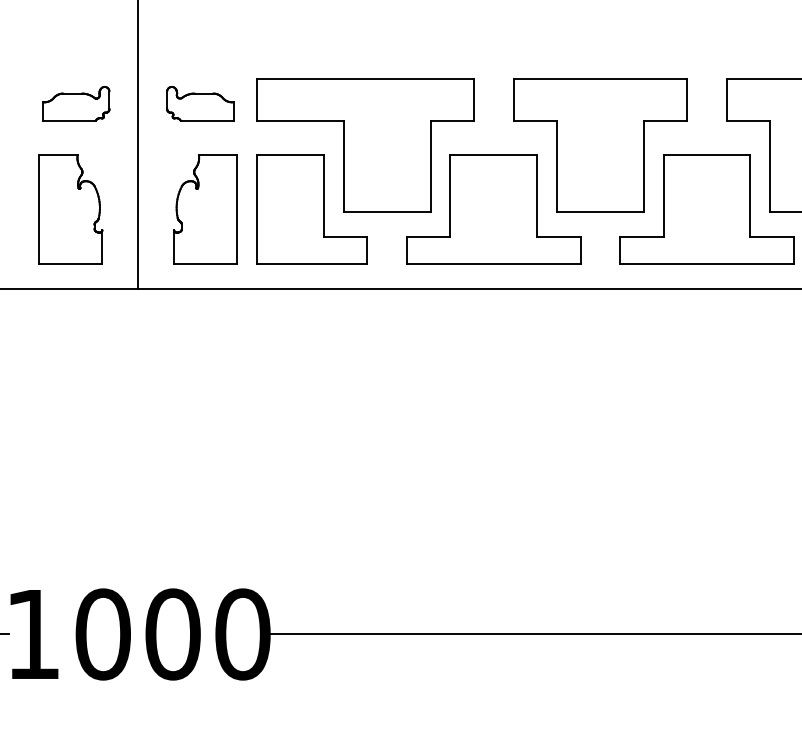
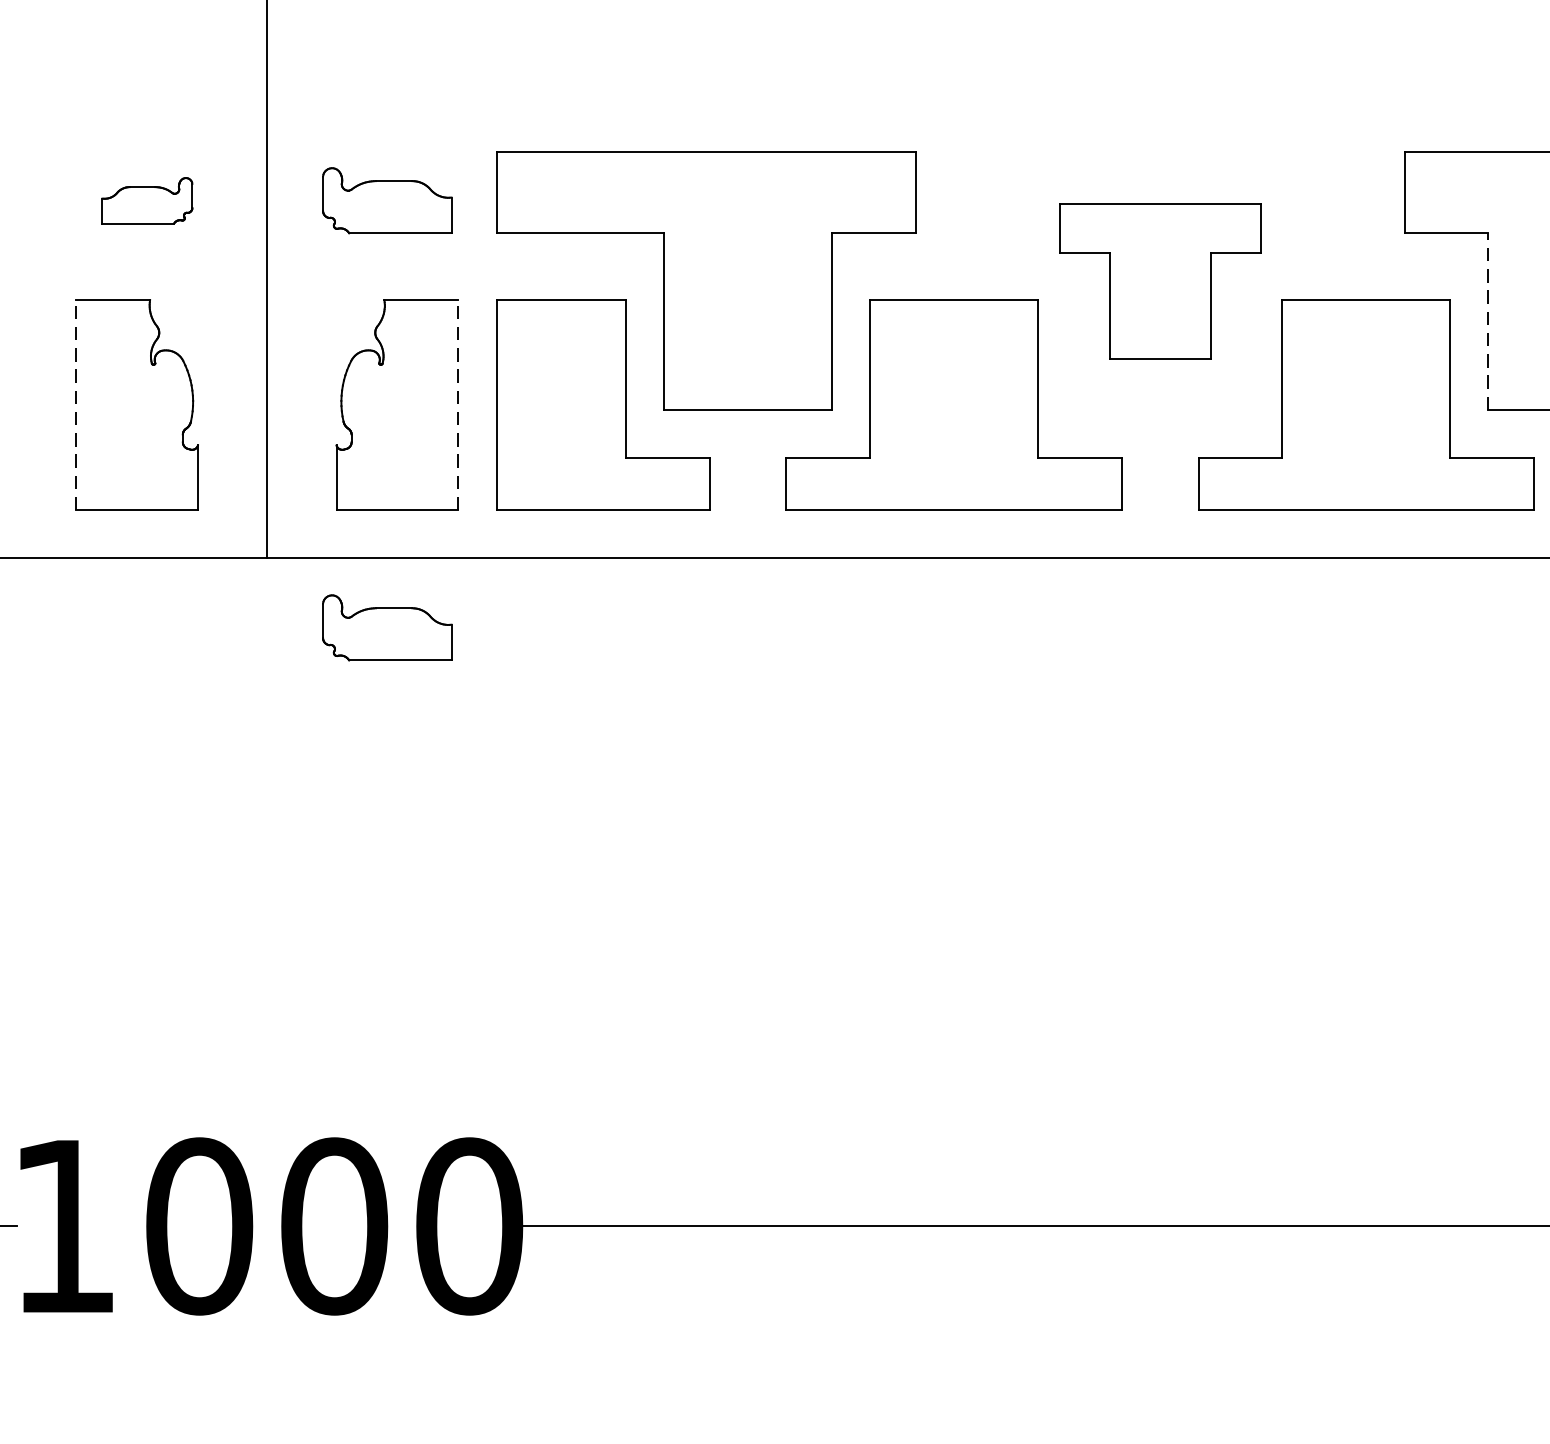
part: (76, 103) -> (147, 200), size x0.7
part: (600, 145) -> (1160, 281), size x0.6
line: (770, 166) -> (1489, 321), solid -> dashed
line: (39, 209) -> (76, 405), solid -> dashed
line: (237, 209) -> (458, 405), solid -> dashed
part: (200, 324) -> (387, 627), added

